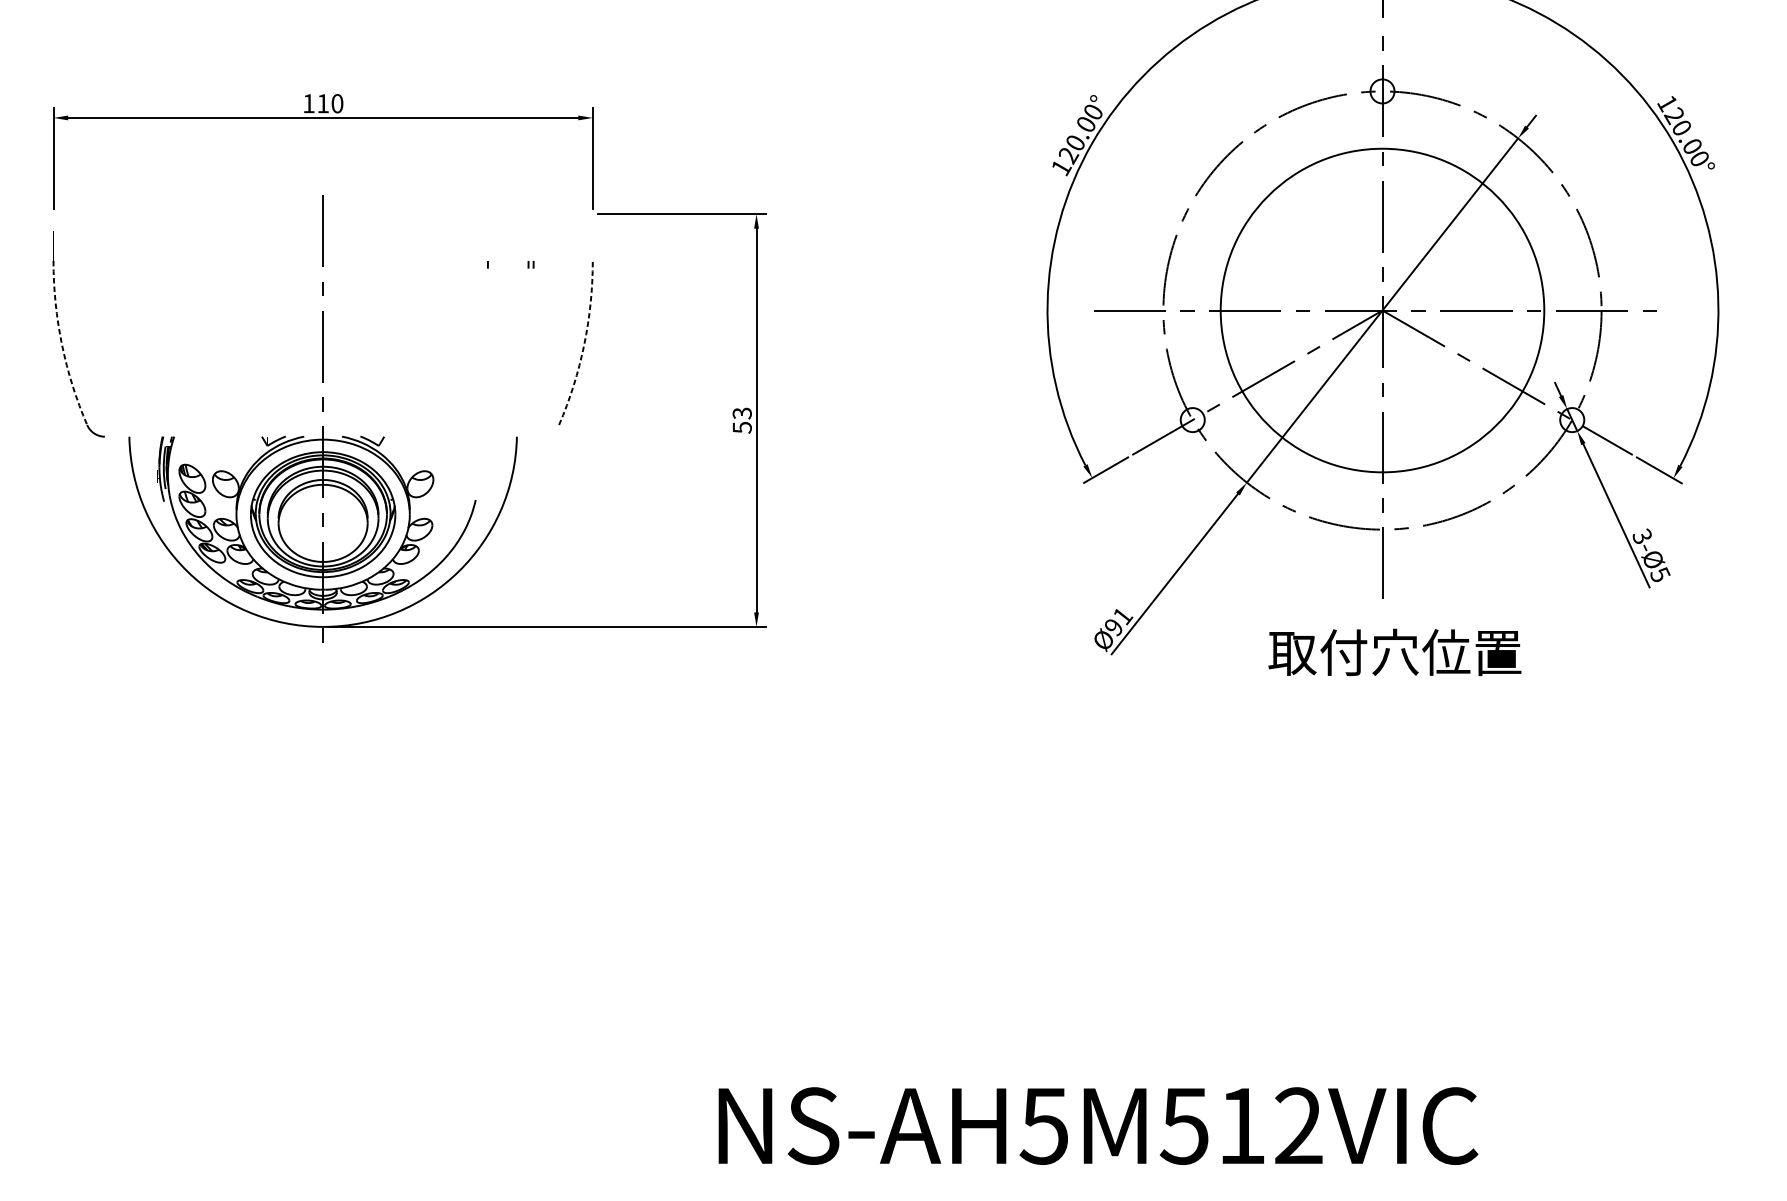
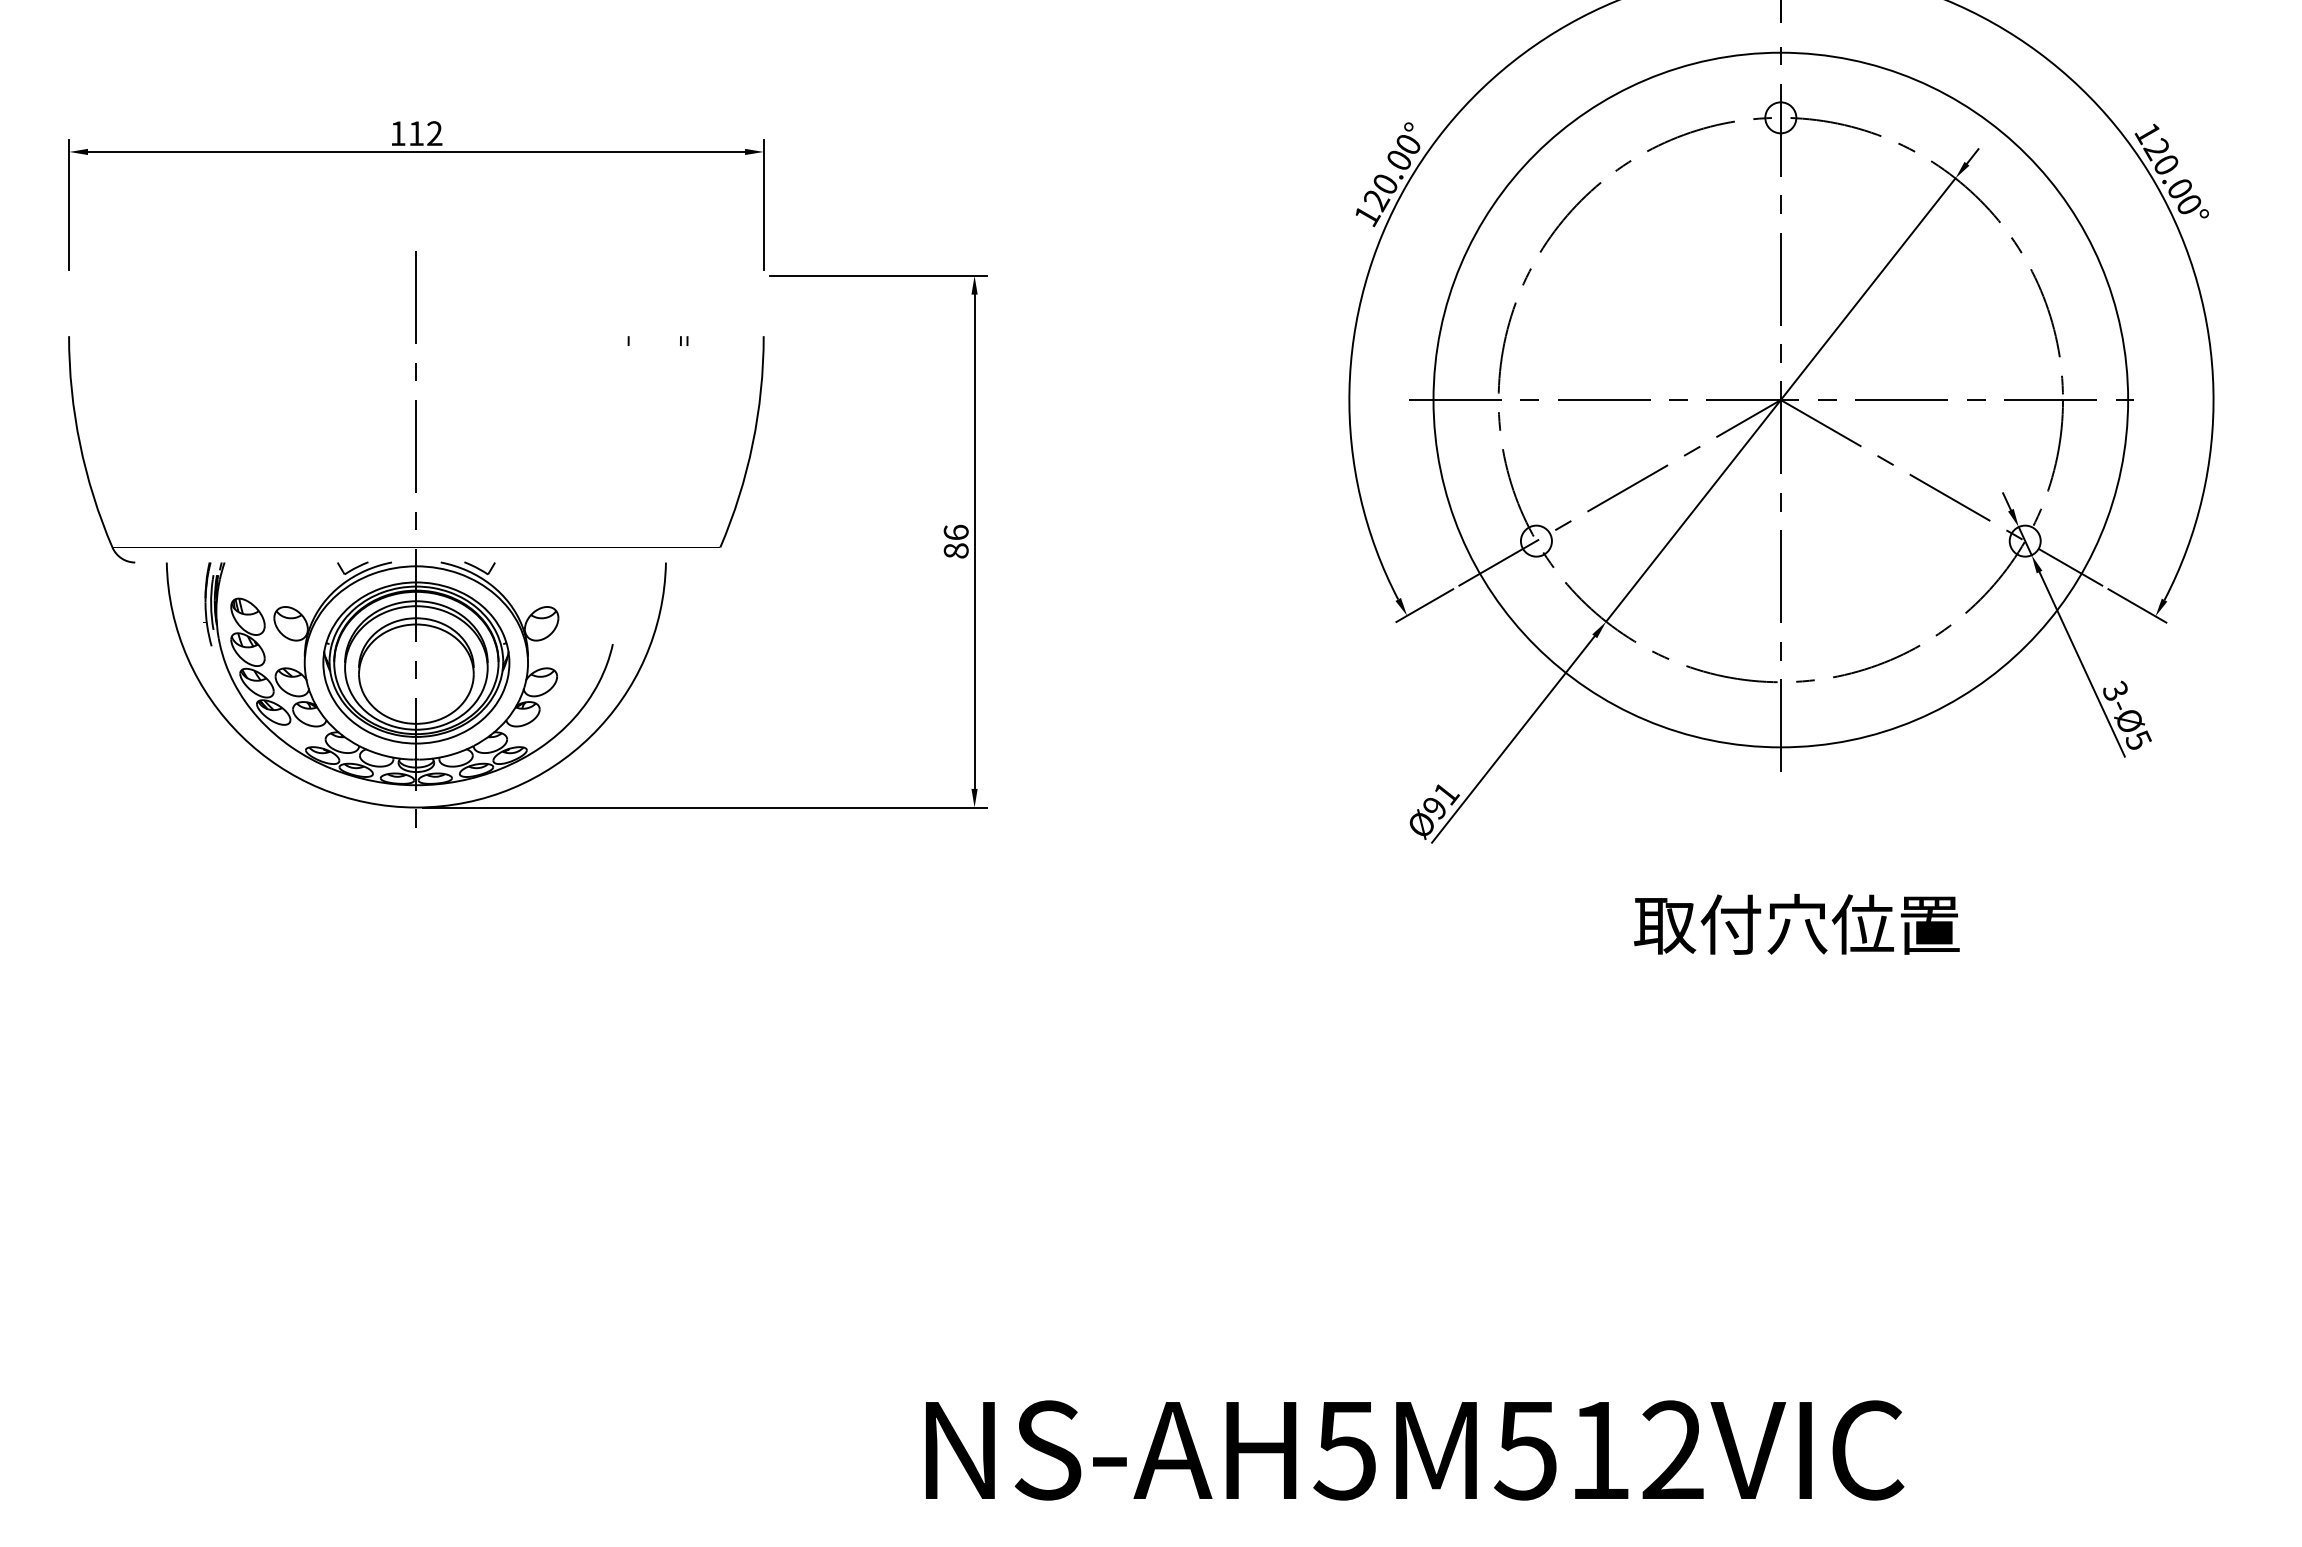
text: (337, 103) -> (434, 133), 110 -> 112
circle: (1382, 310) -> (1780, 399), size x1.67
arc: (62, 345) -> (80, 444), dashed -> solid
arc: (584, 345) -> (752, 444), dashed -> solid
text: (741, 420) -> (955, 541), 53 -> 86
text: (1394, 652) -> (1796, 924), moved

